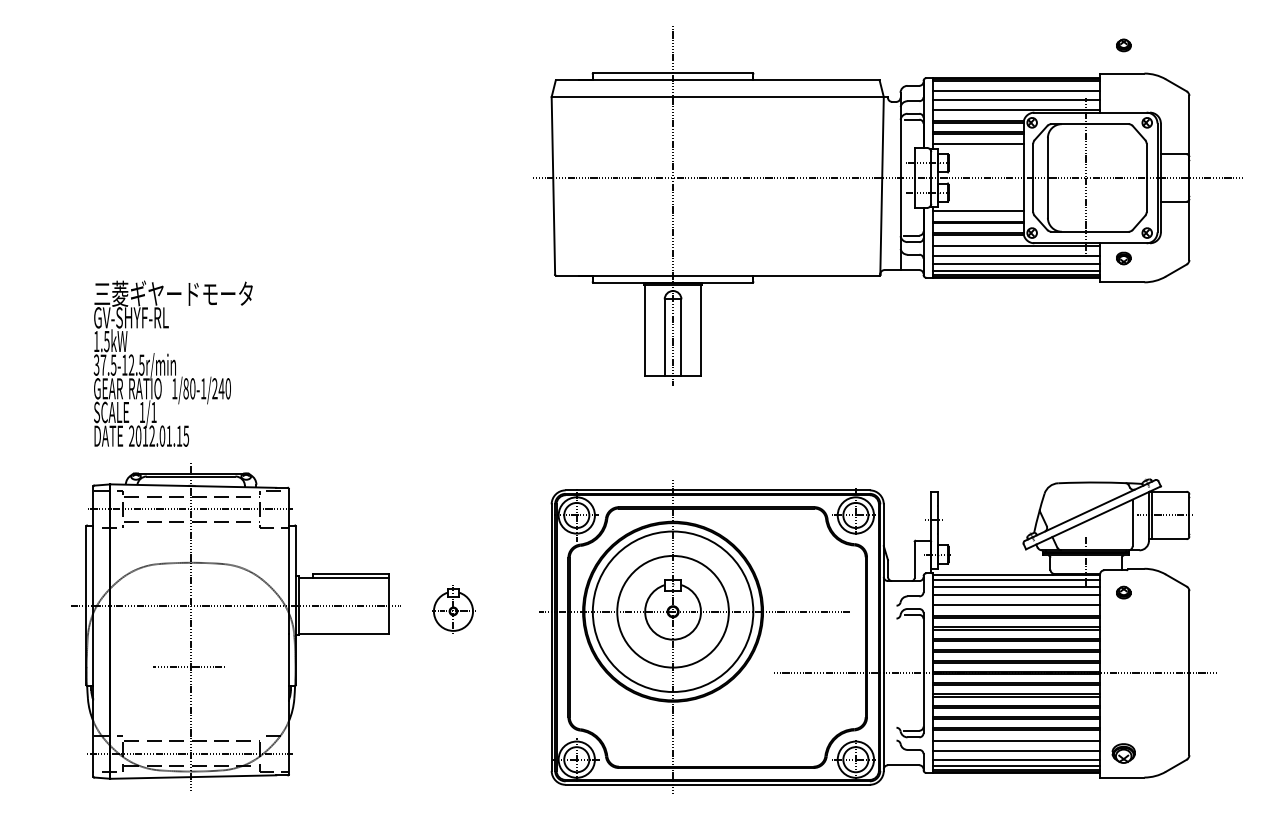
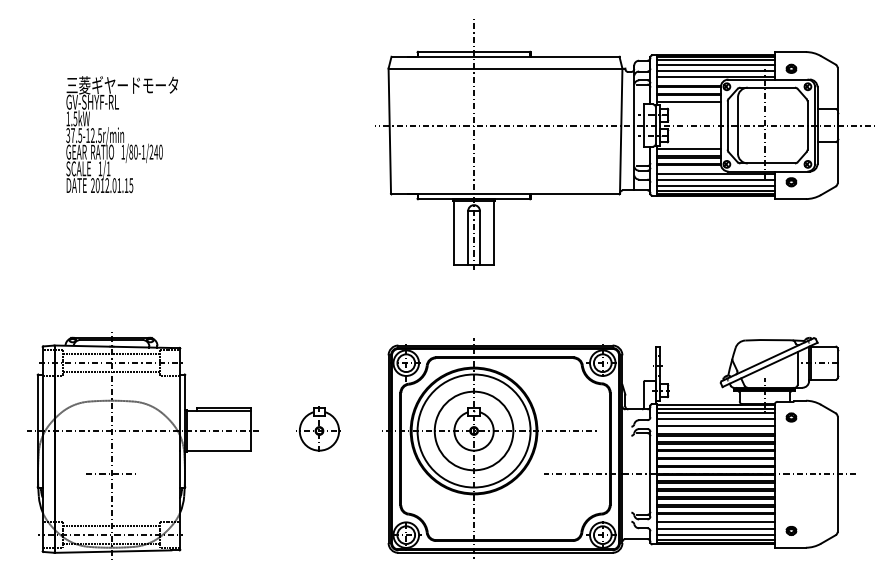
part: (1123, 45) -> (791, 68), moved
line: (1016, 85) -> (715, 60), added
text: (172, 363) -> (121, 134), moved
part: (453, 610) -> (319, 430), size x1.43
part: (235, 626) -> (142, 445), moved
part: (1123, 753) -> (791, 530), size x0.62

